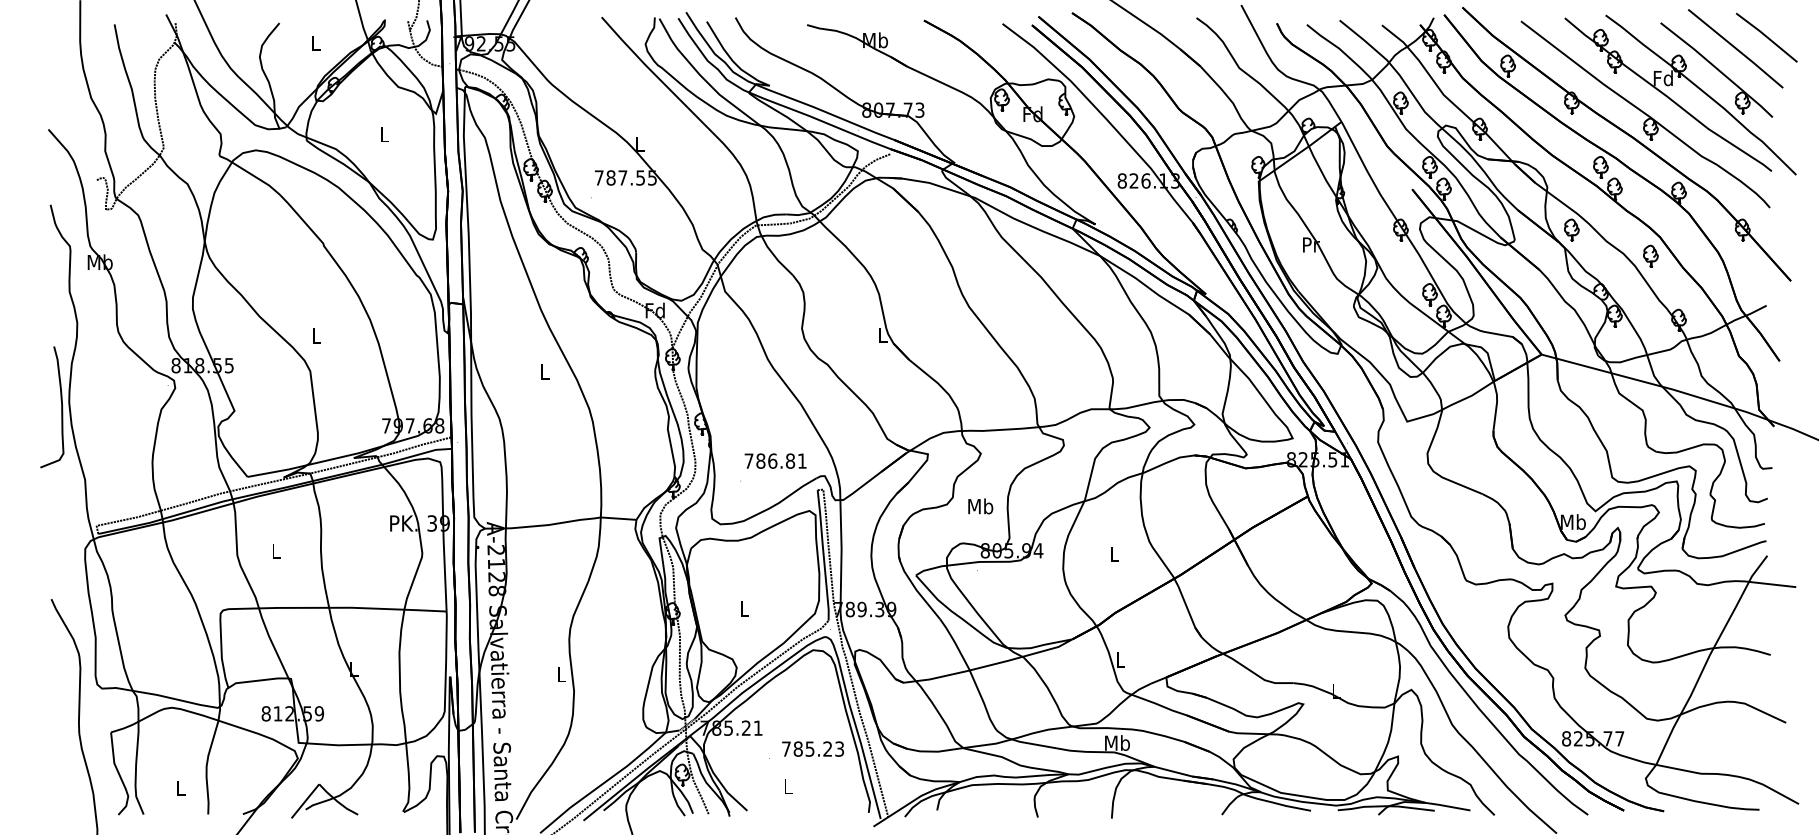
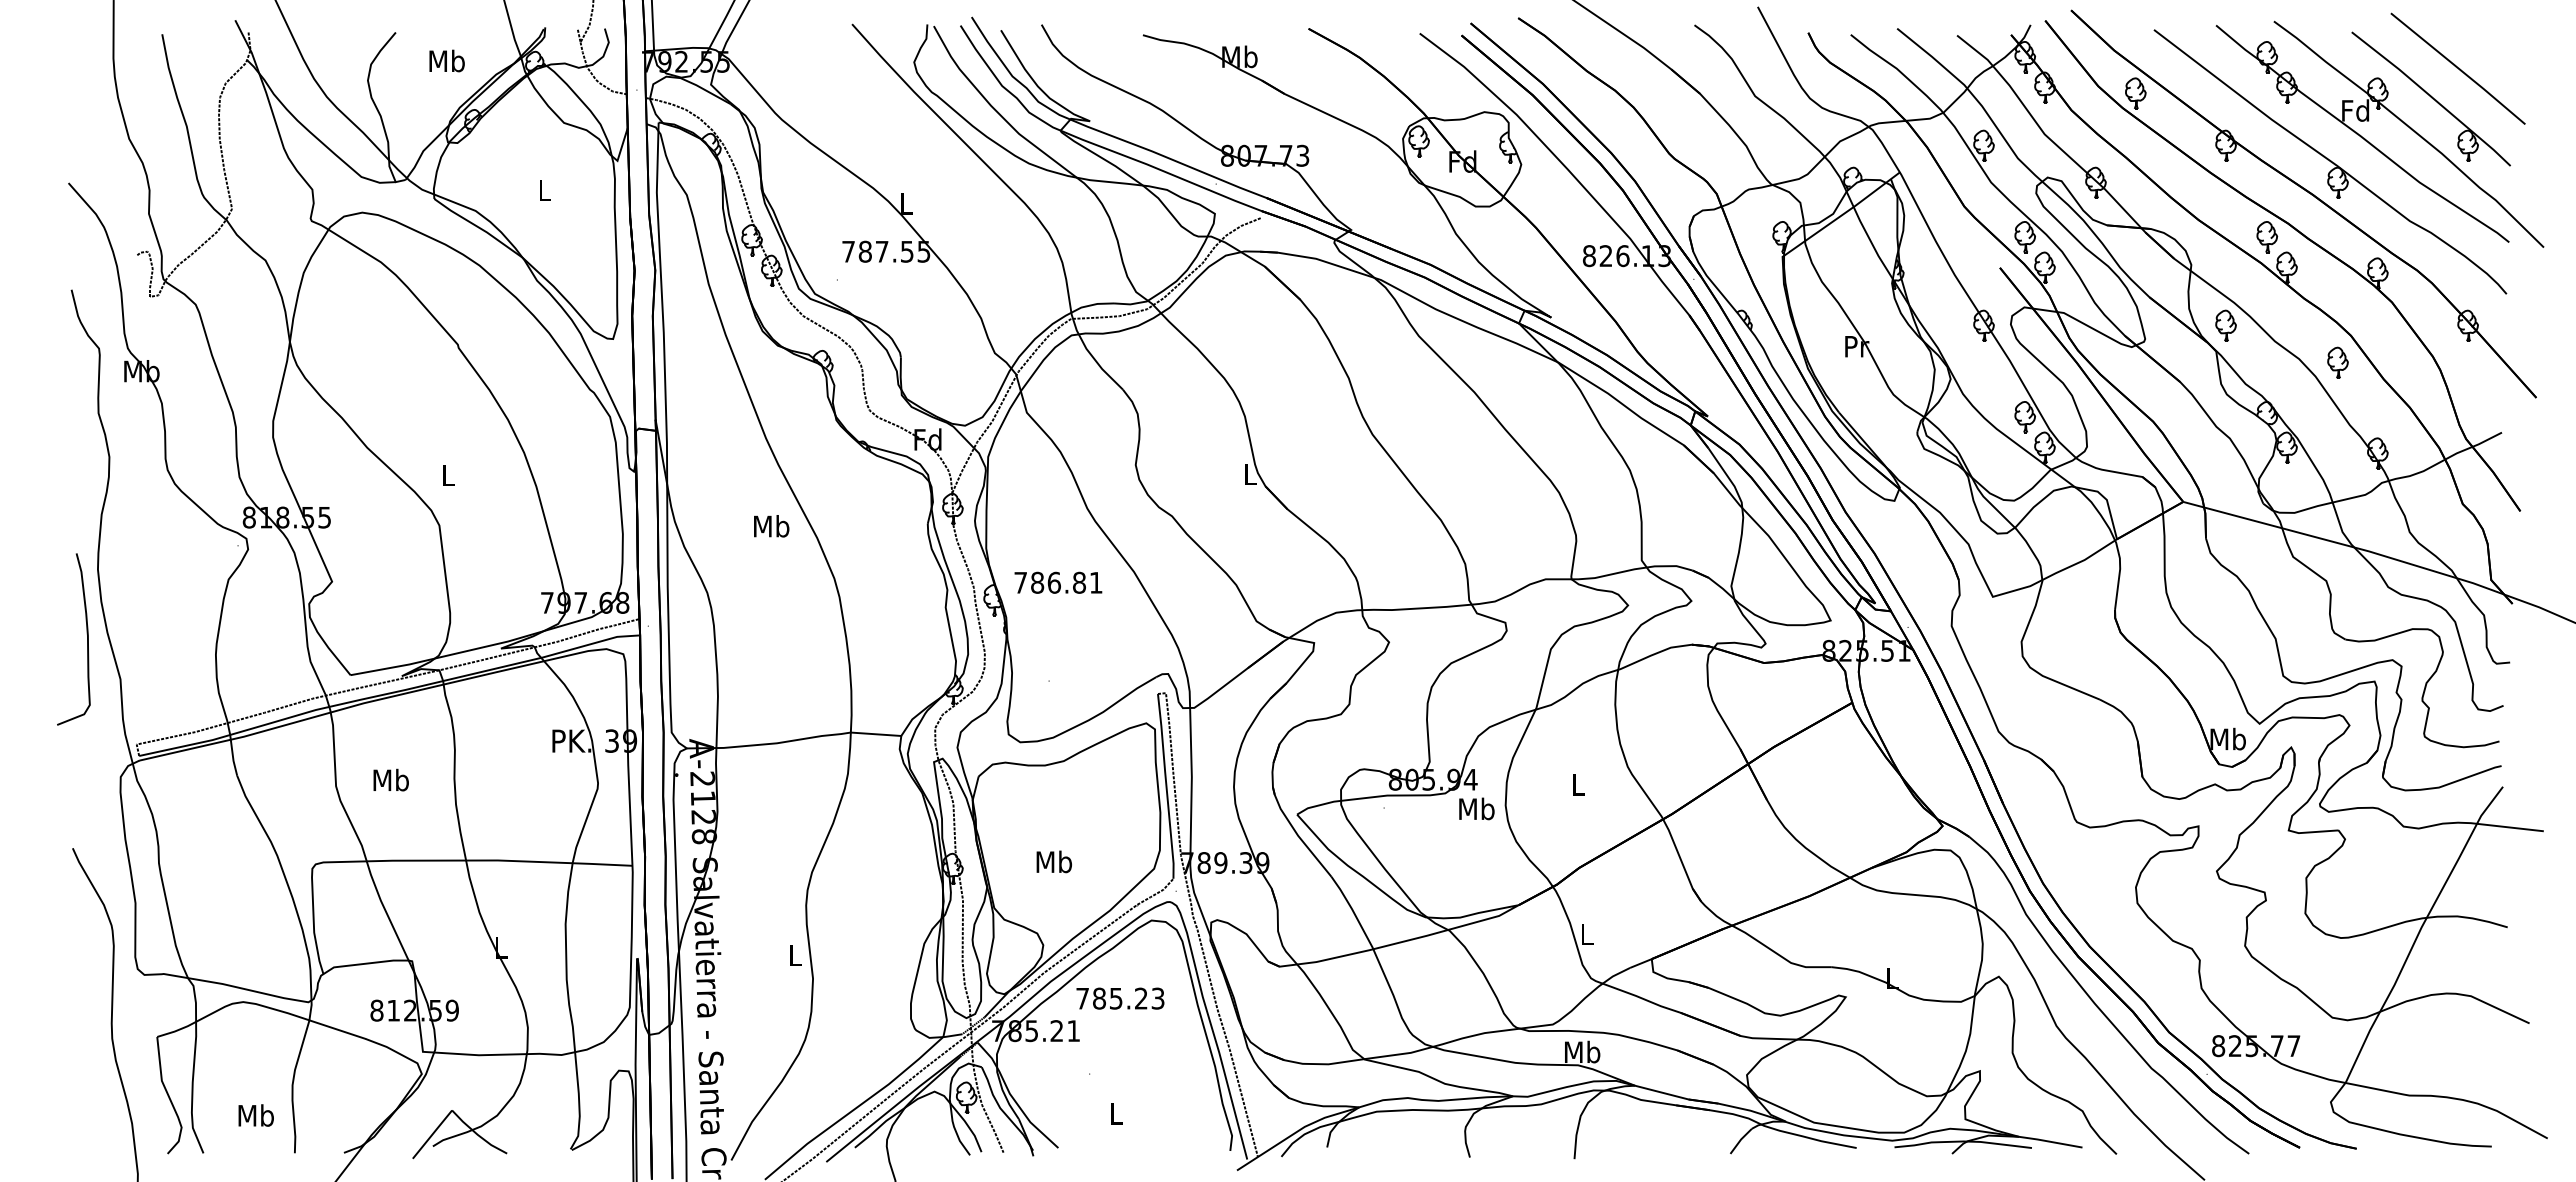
line: (1766, 37) -> (2501, 52), removed
text: (315, 42) -> (446, 60), L -> Mb
text: (544, 371) -> (771, 526), L -> Mb
curve: (61, 403) -> (86, 634), moved
text: (775, 460) -> (1058, 582), moved
text: (980, 506) -> (1476, 808), moved
text: (275, 550) -> (390, 779), L -> Mb
text: (744, 608) -> (1054, 861), L -> Mb
text: (813, 749) -> (1120, 998), moved
text: (180, 787) -> (255, 1115), L -> Mb

